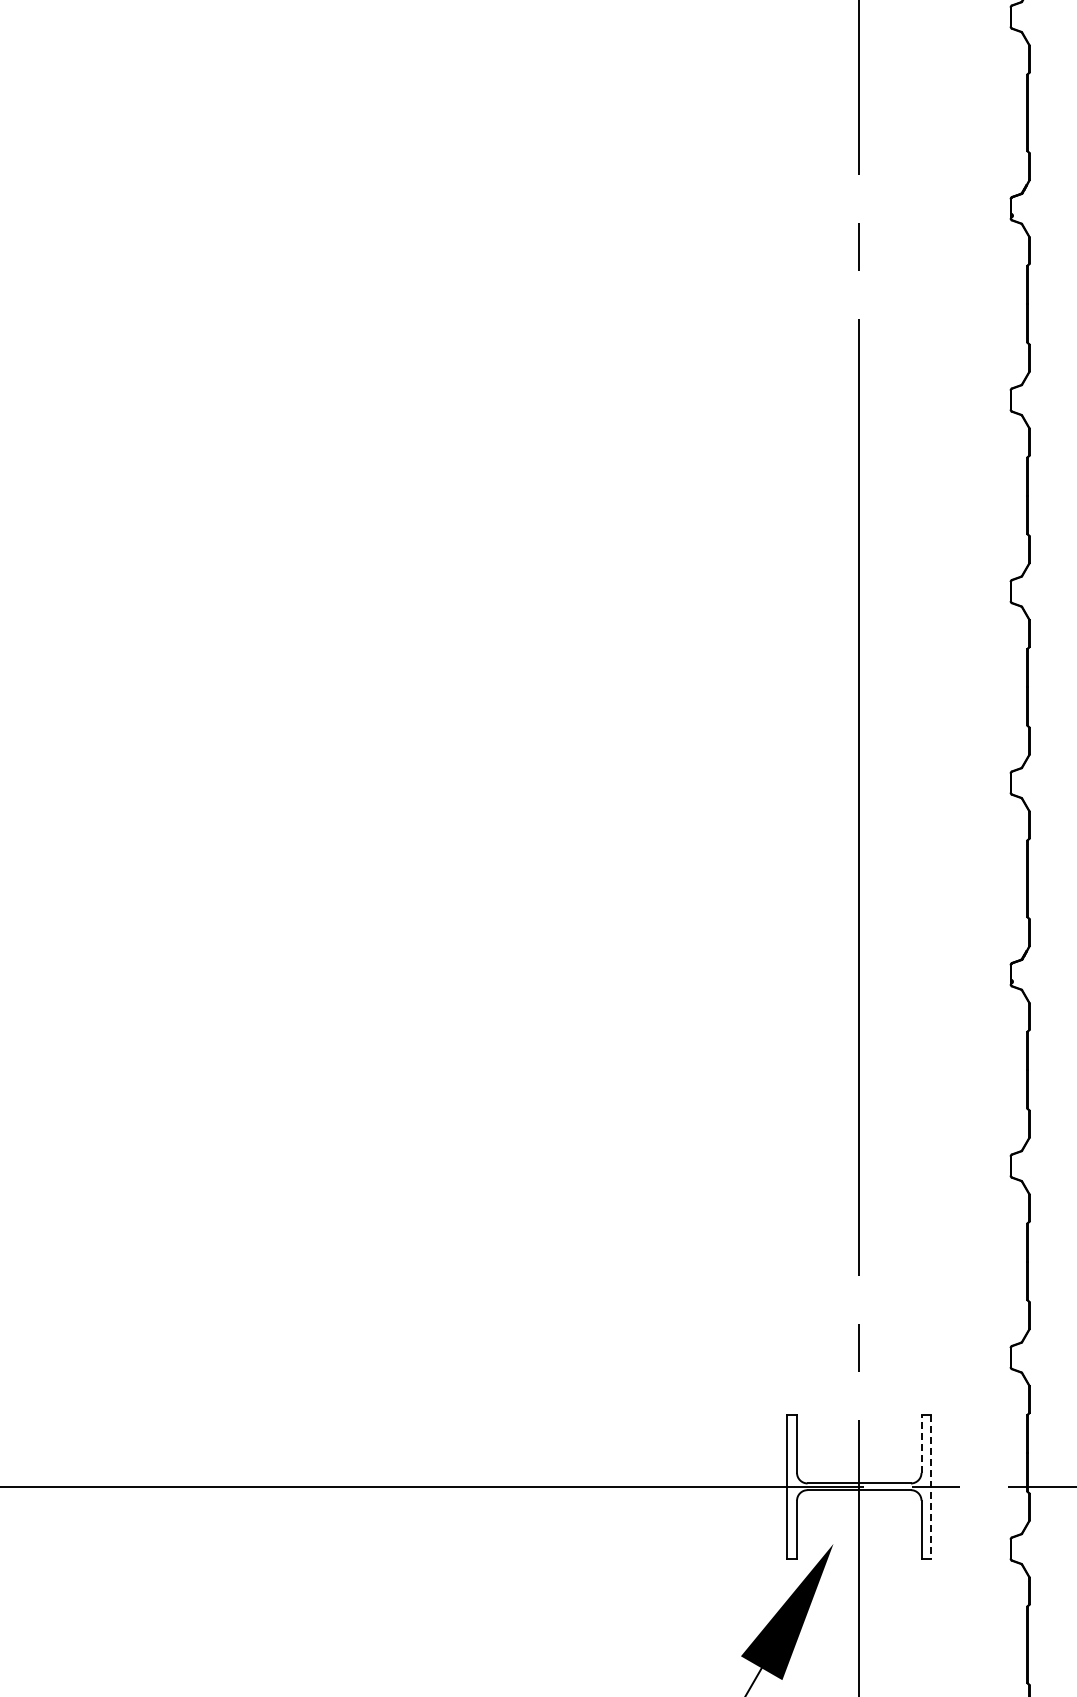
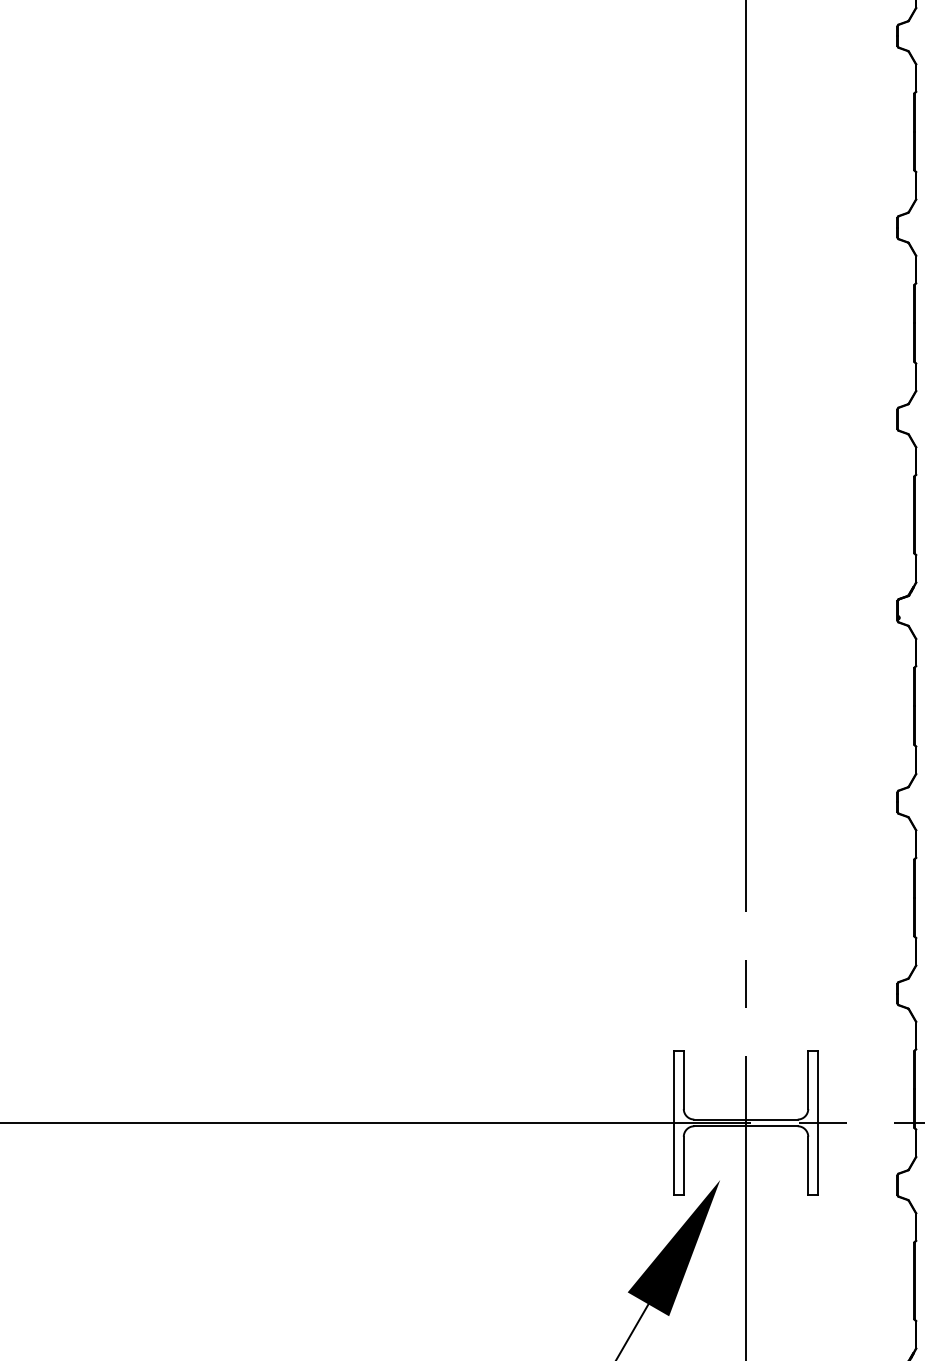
line: (921, 1443) -> (808, 1079), dashed -> solid
line: (931, 1486) -> (818, 1122), dashed -> solid

